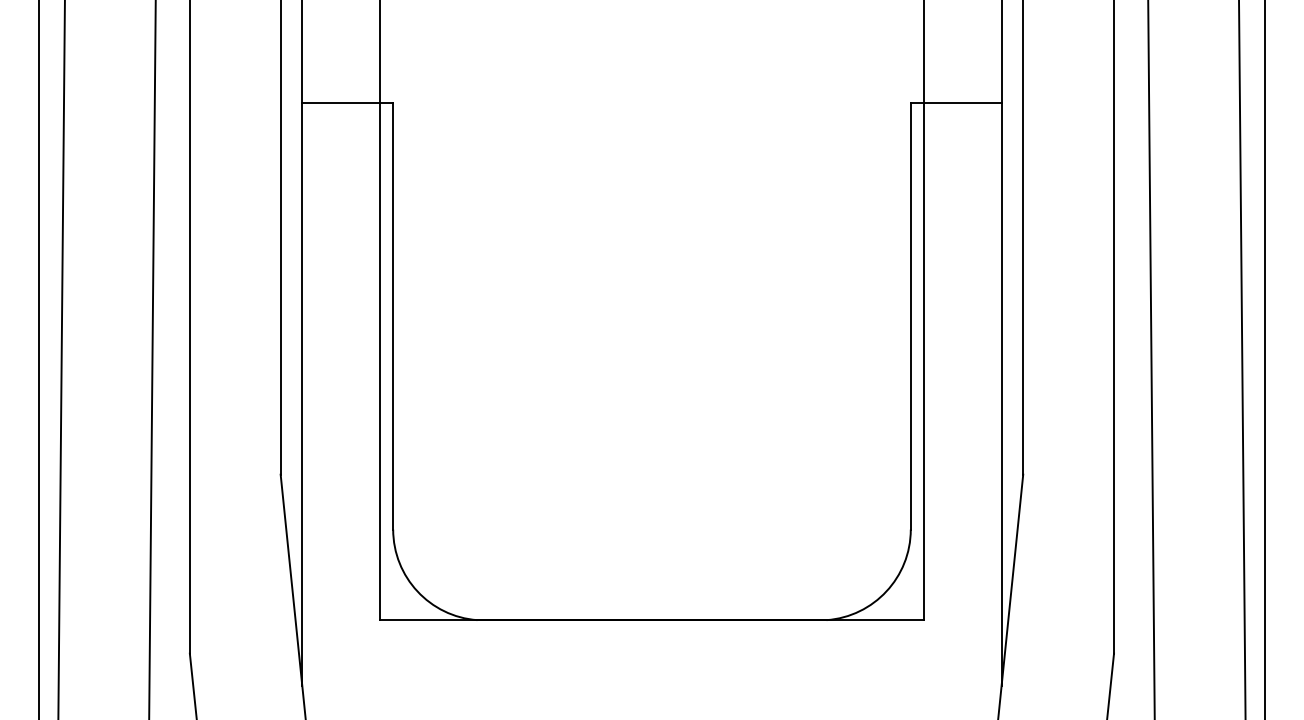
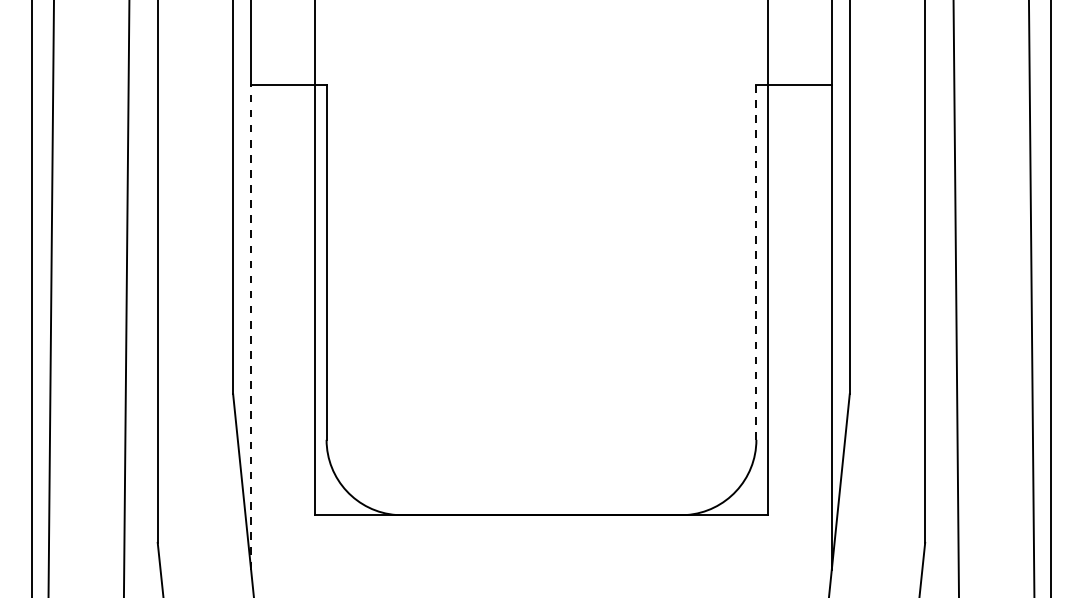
line: (910, 317) -> (756, 263), solid -> dashed
line: (302, 394) -> (251, 327), solid -> dashed

